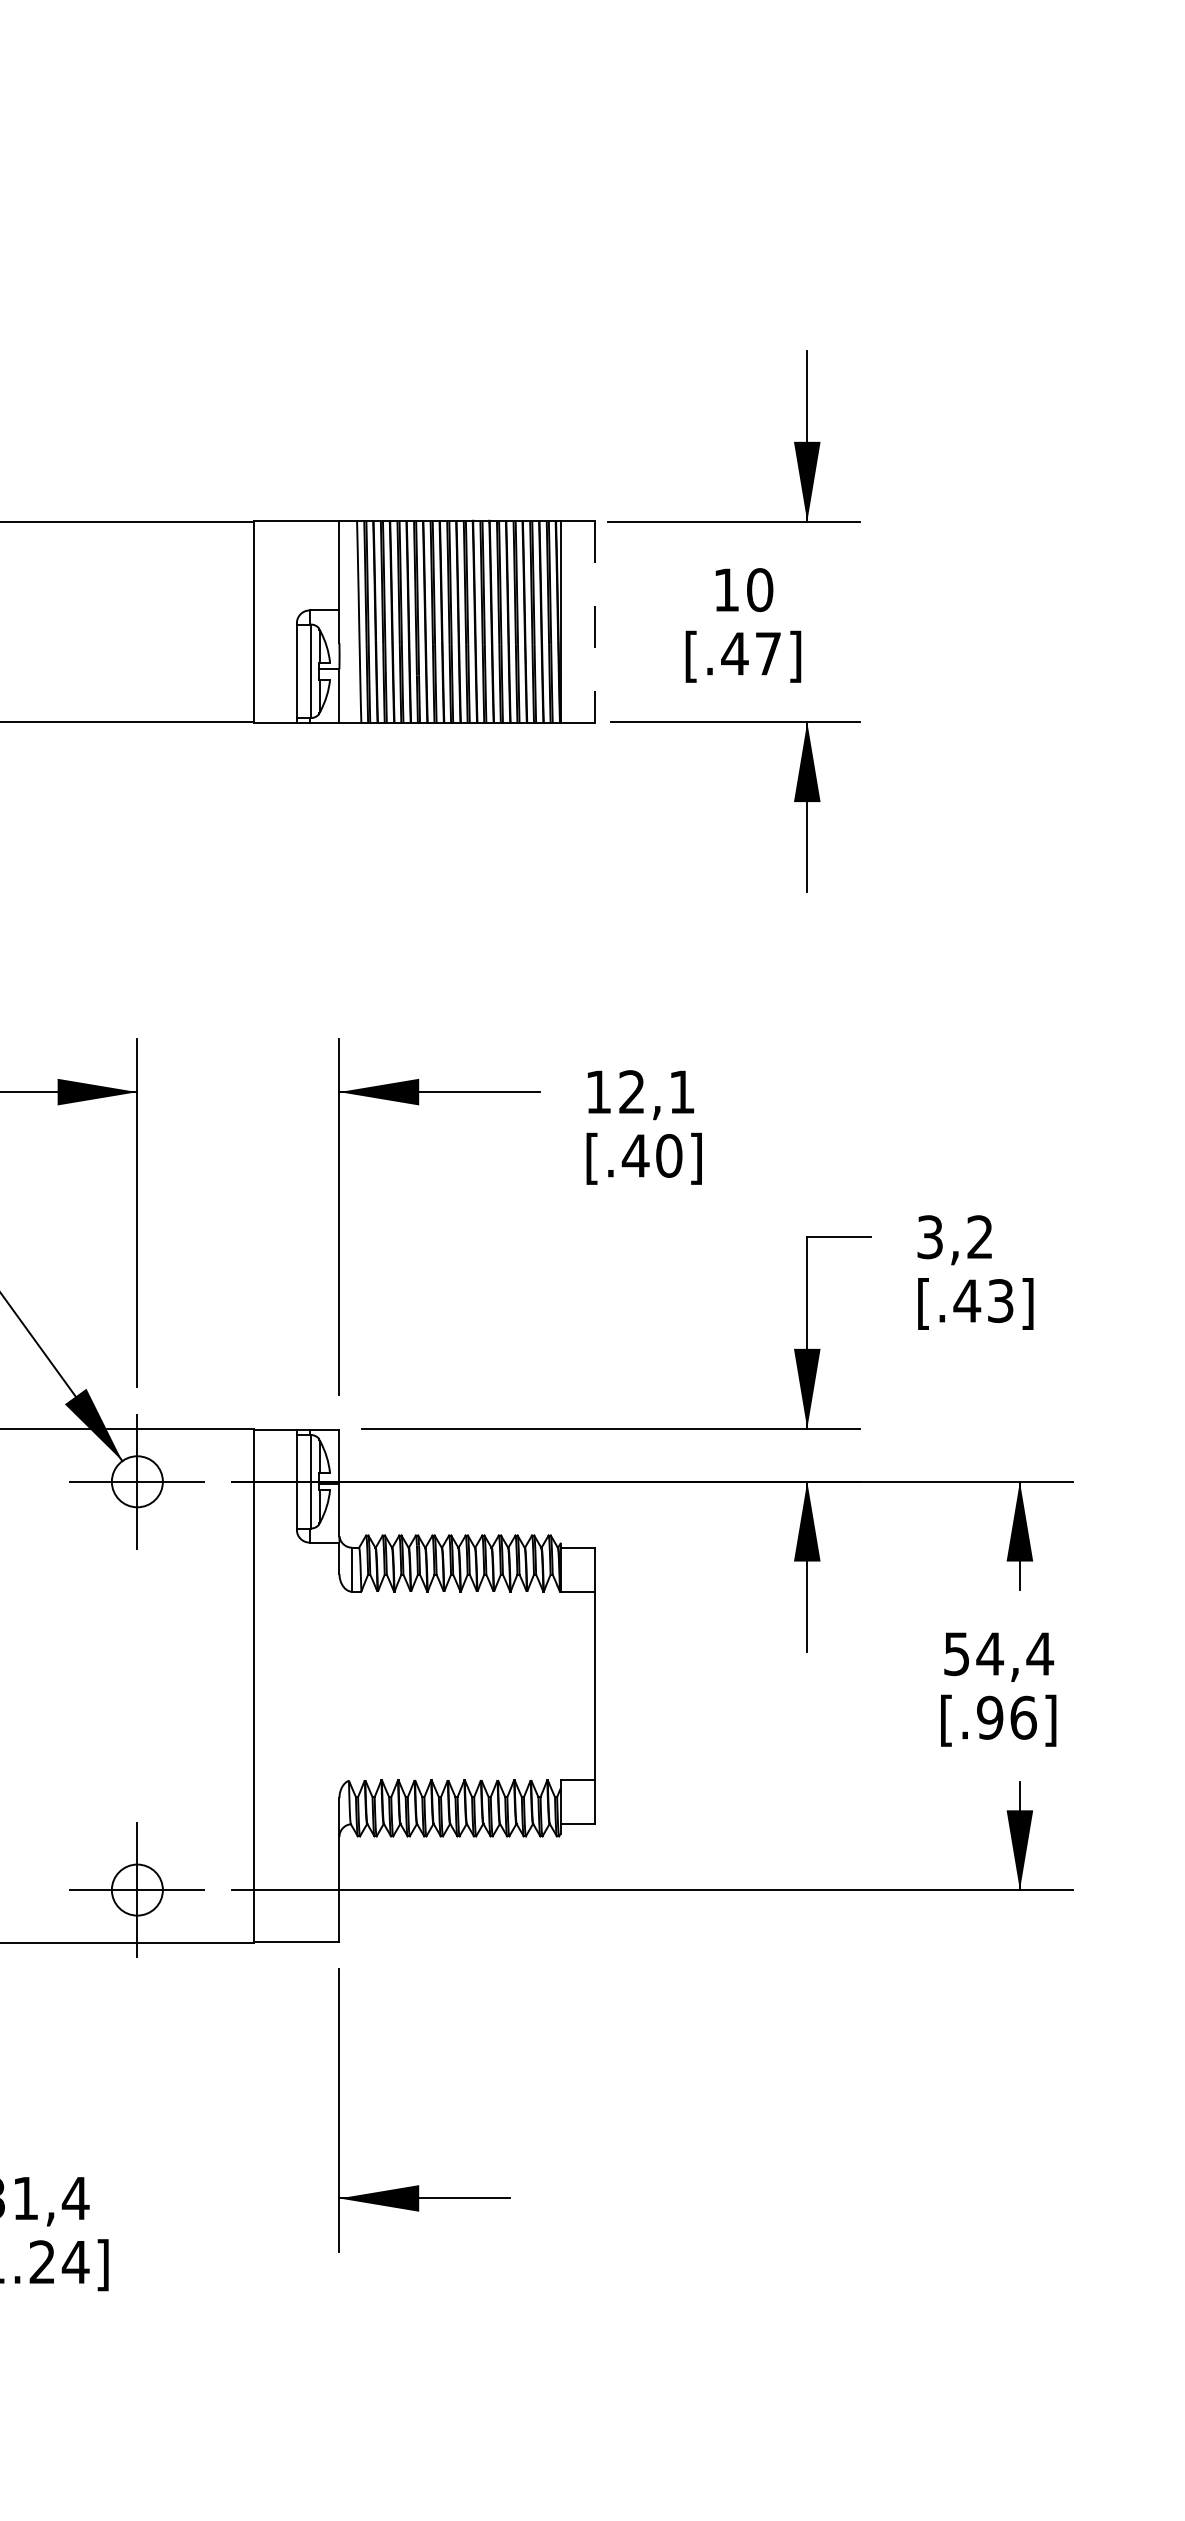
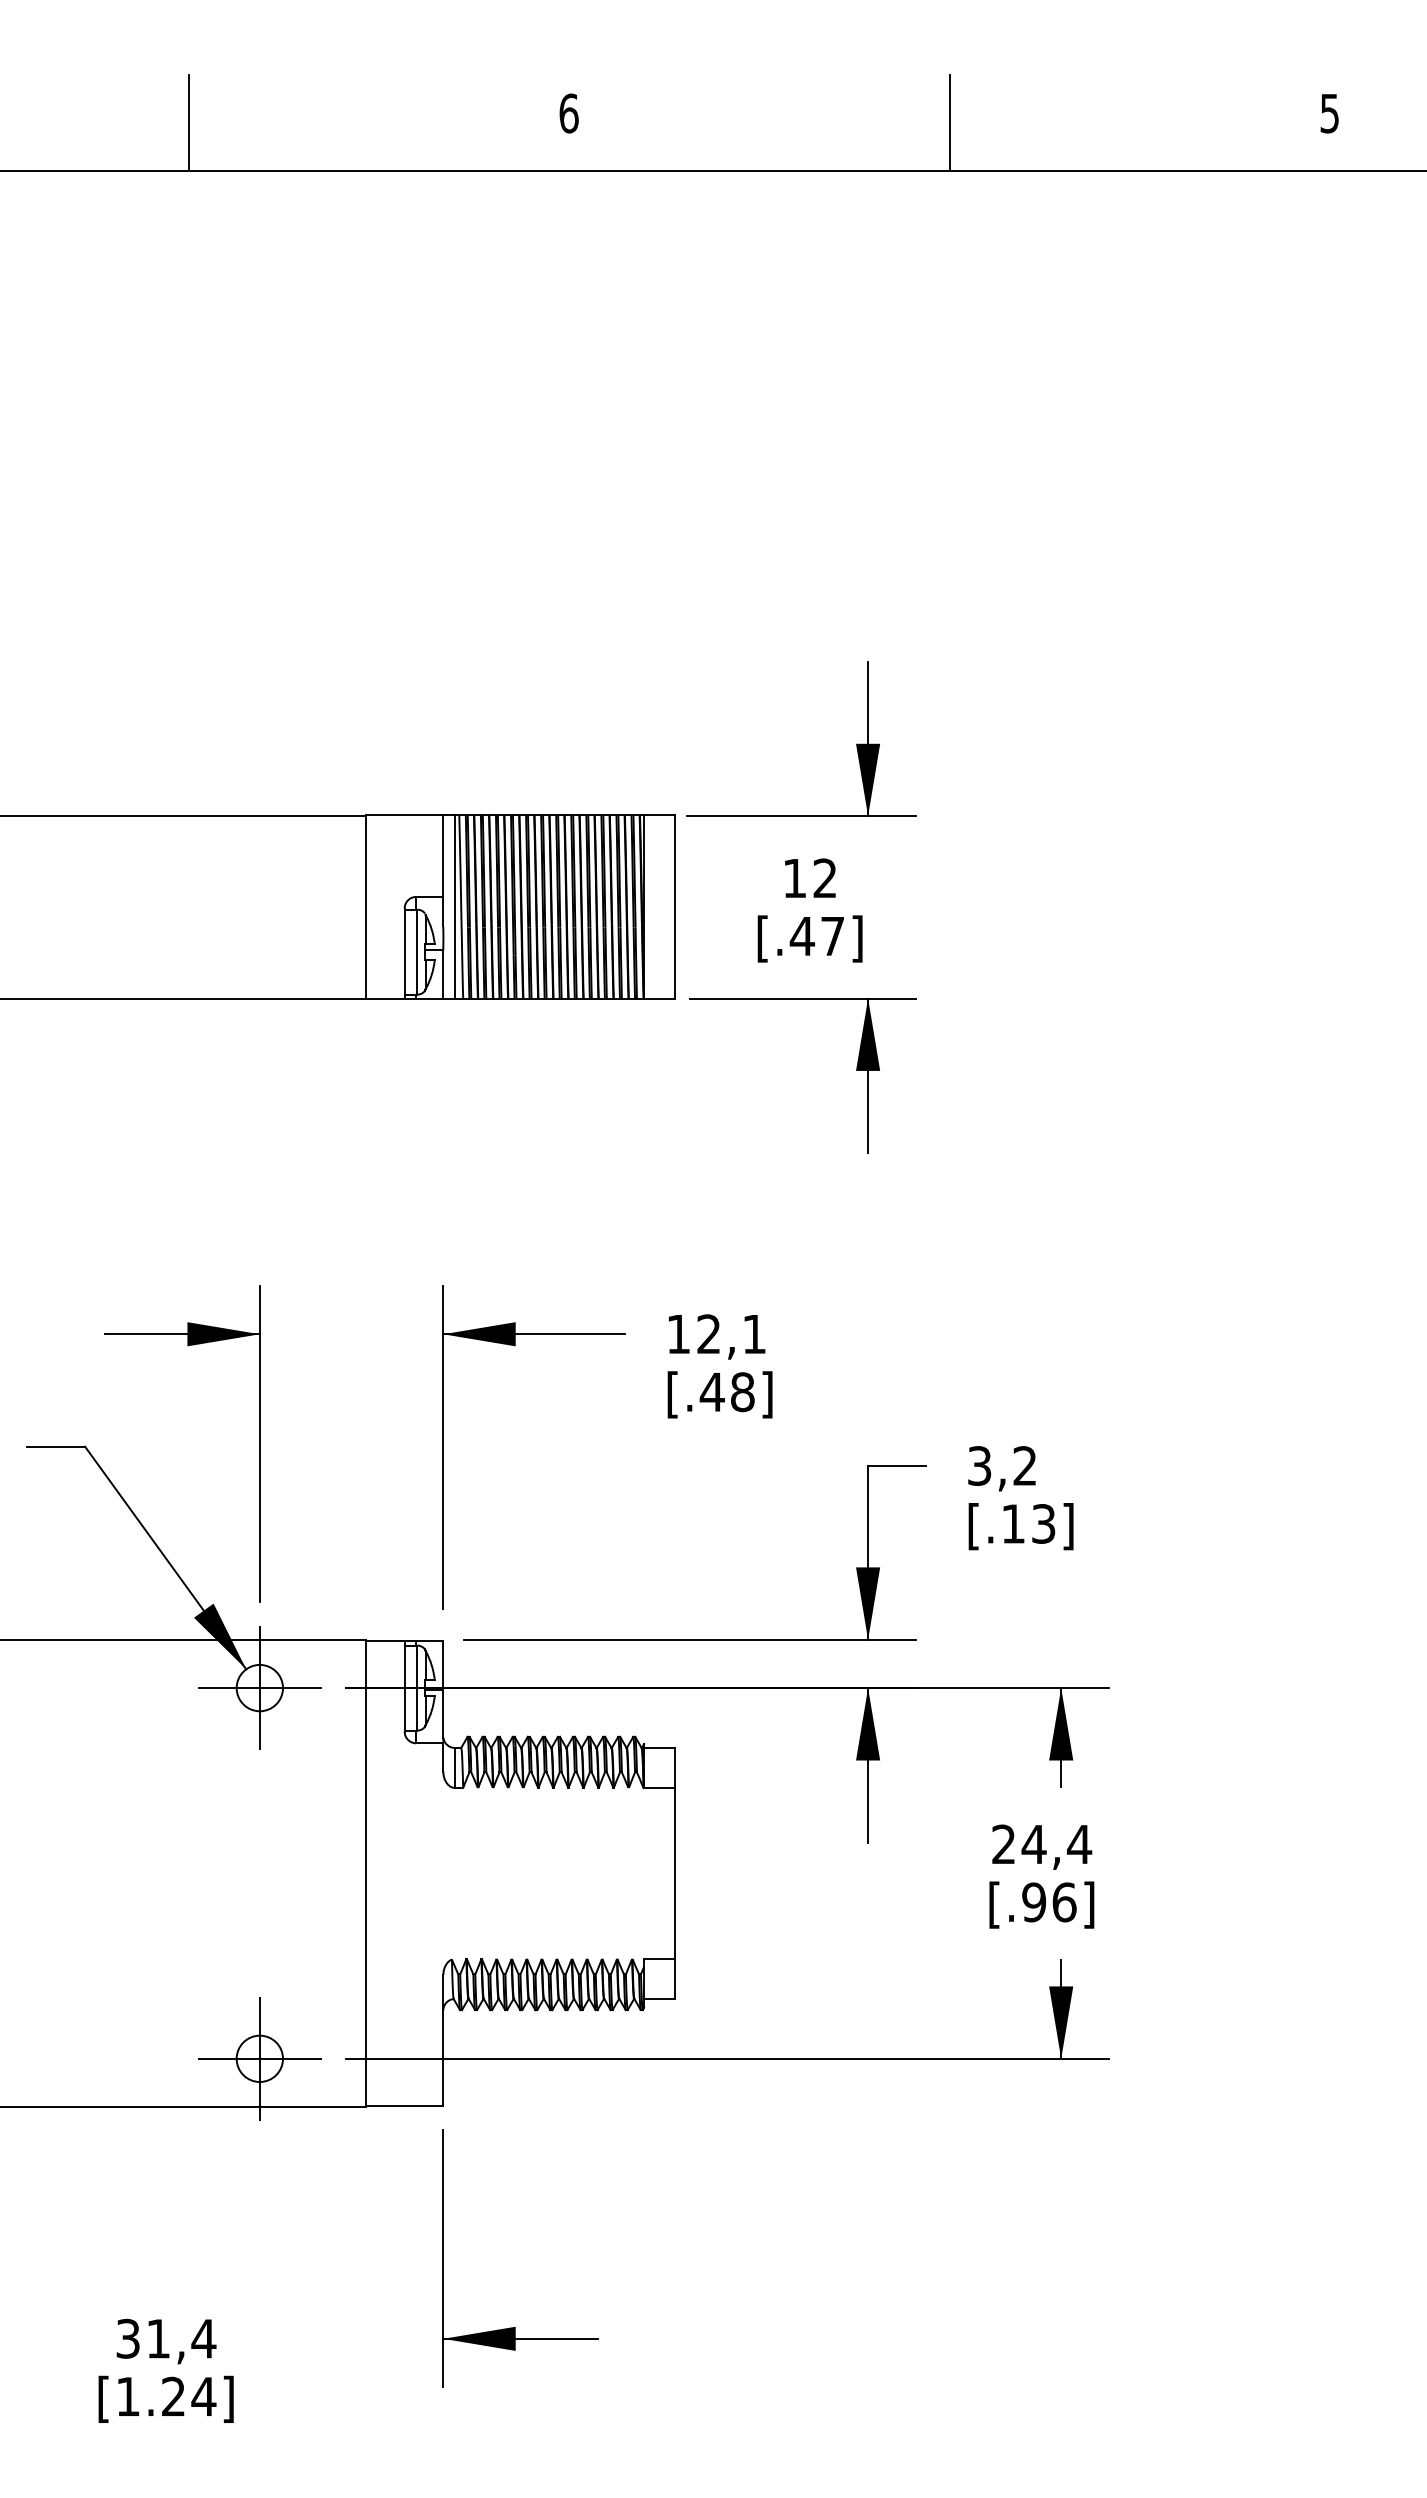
text: (760, 590) -> (825, 878), 10 -> 12
line: (351, 622) -> (454, 907), added
line: (595, 622) -> (675, 907), dashed -> solid
text: (668, 1155) -> (742, 1391), [.40] -> [.48]
text: (966, 1300) -> (1012, 1523), [.43] -> [.13]
text: (956, 1654) -> (1003, 1844), 54,4 -> 24,4

